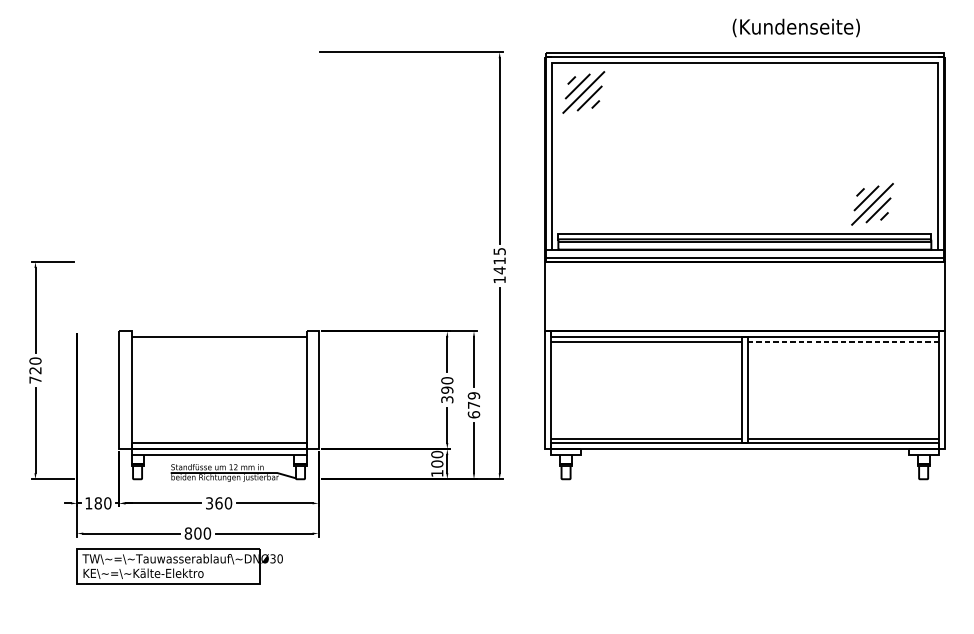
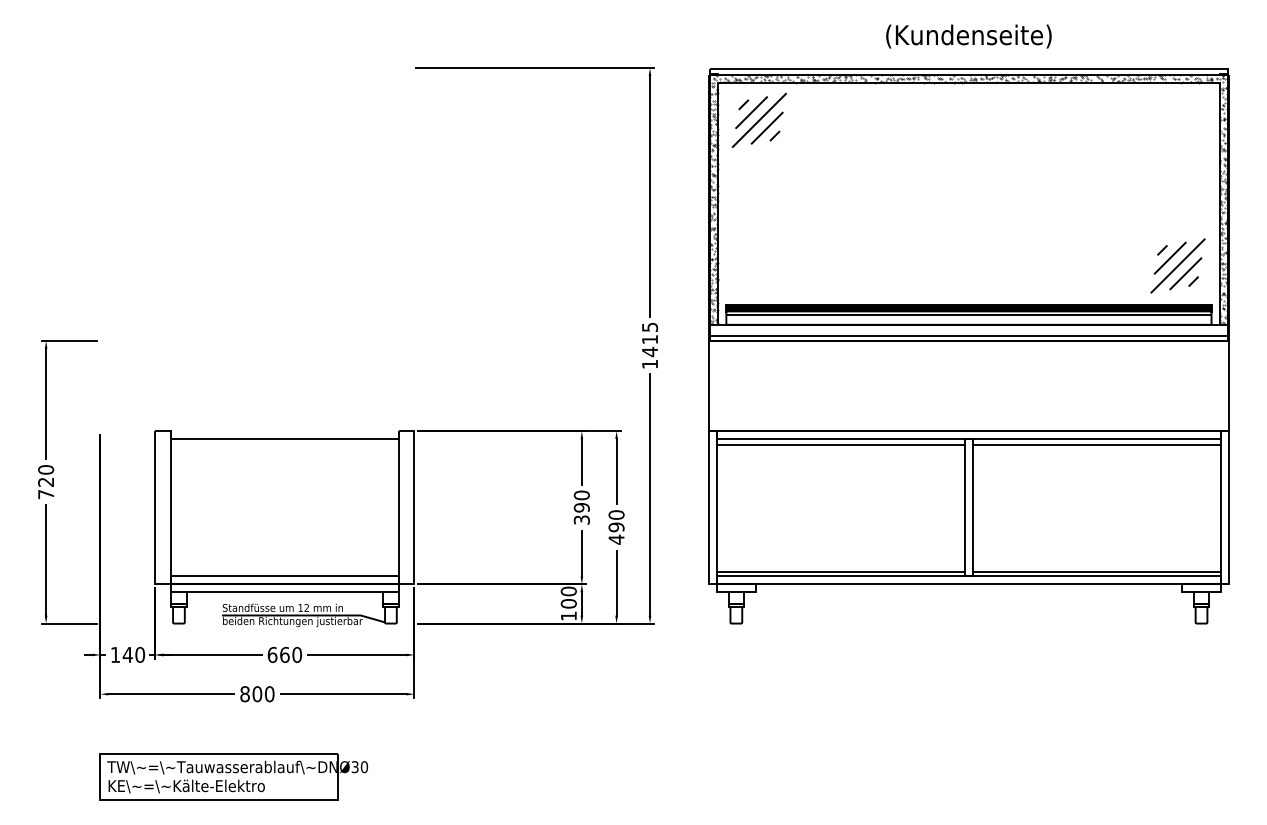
text: (796, 27) -> (968, 36), moved
hatch: (744, 153) -> (968, 199), added
part: (872, 204) -> (1177, 265), moved
fill: (744, 237) -> (968, 308), added
line: (843, 342) -> (1097, 445), dashed -> solid
text: (473, 405) -> (616, 527), 679 -> 490
text: (98, 503) -> (127, 654), 180 -> 140
text: (209, 503) -> (272, 654), 360 -> 660
part: (179, 566) -> (233, 776), moved

